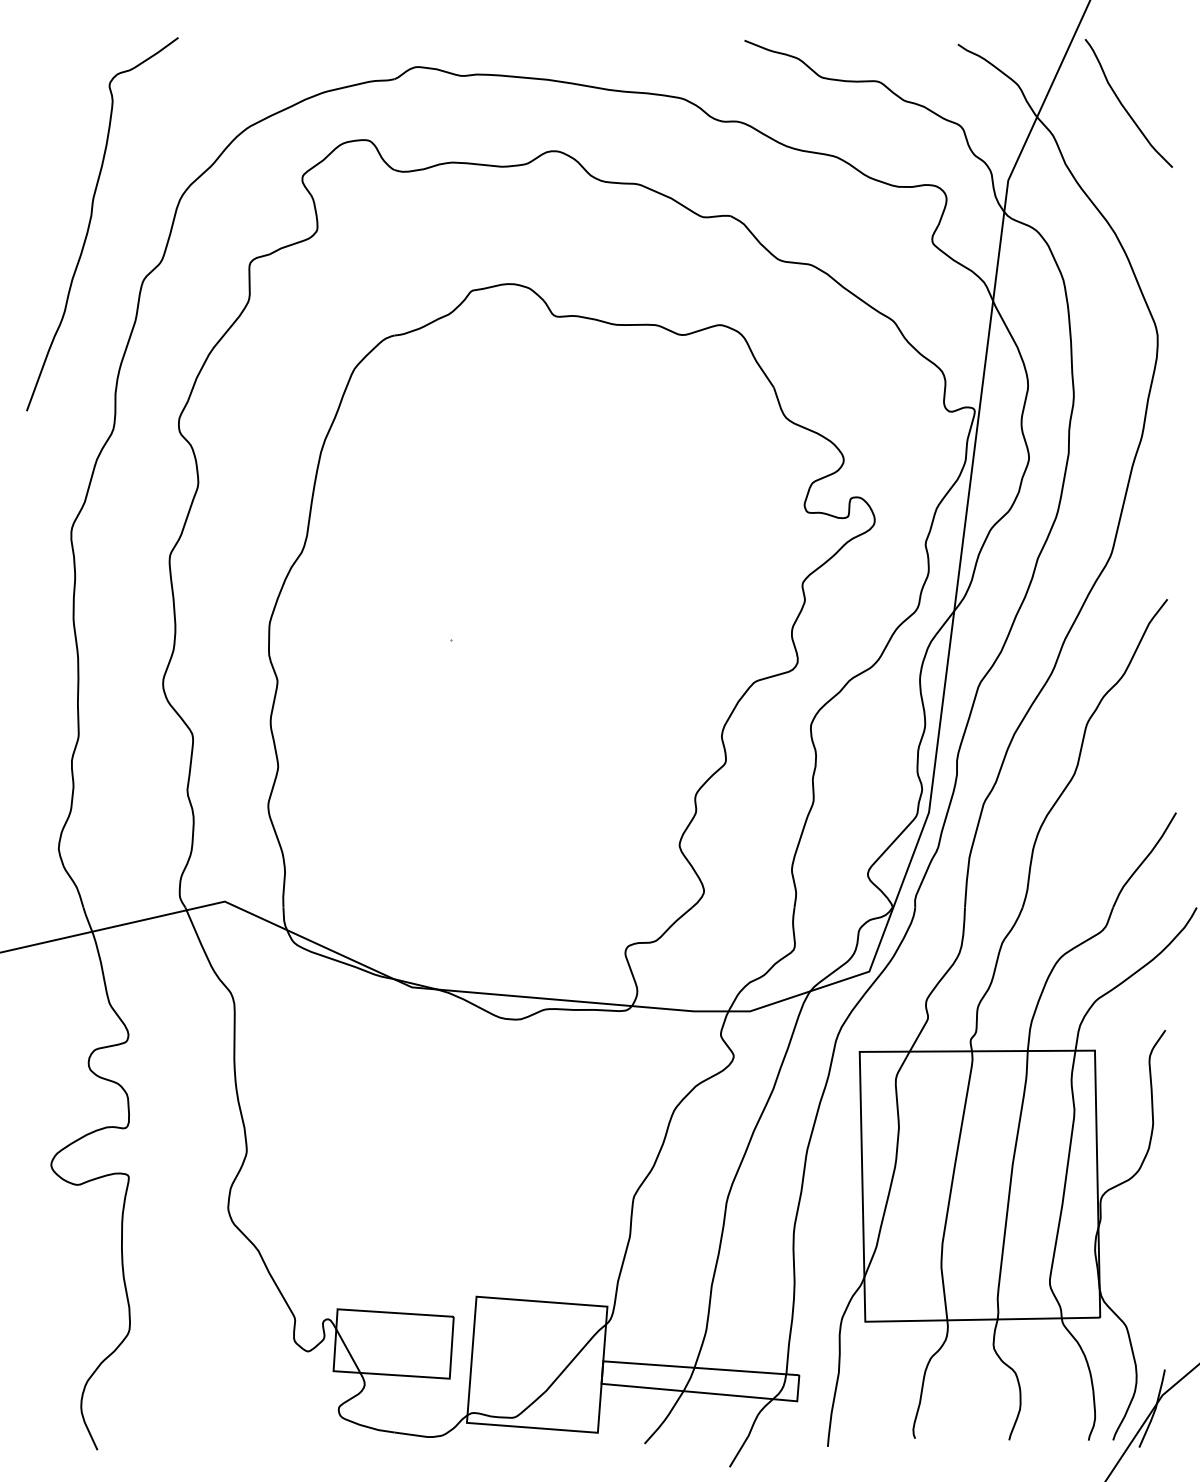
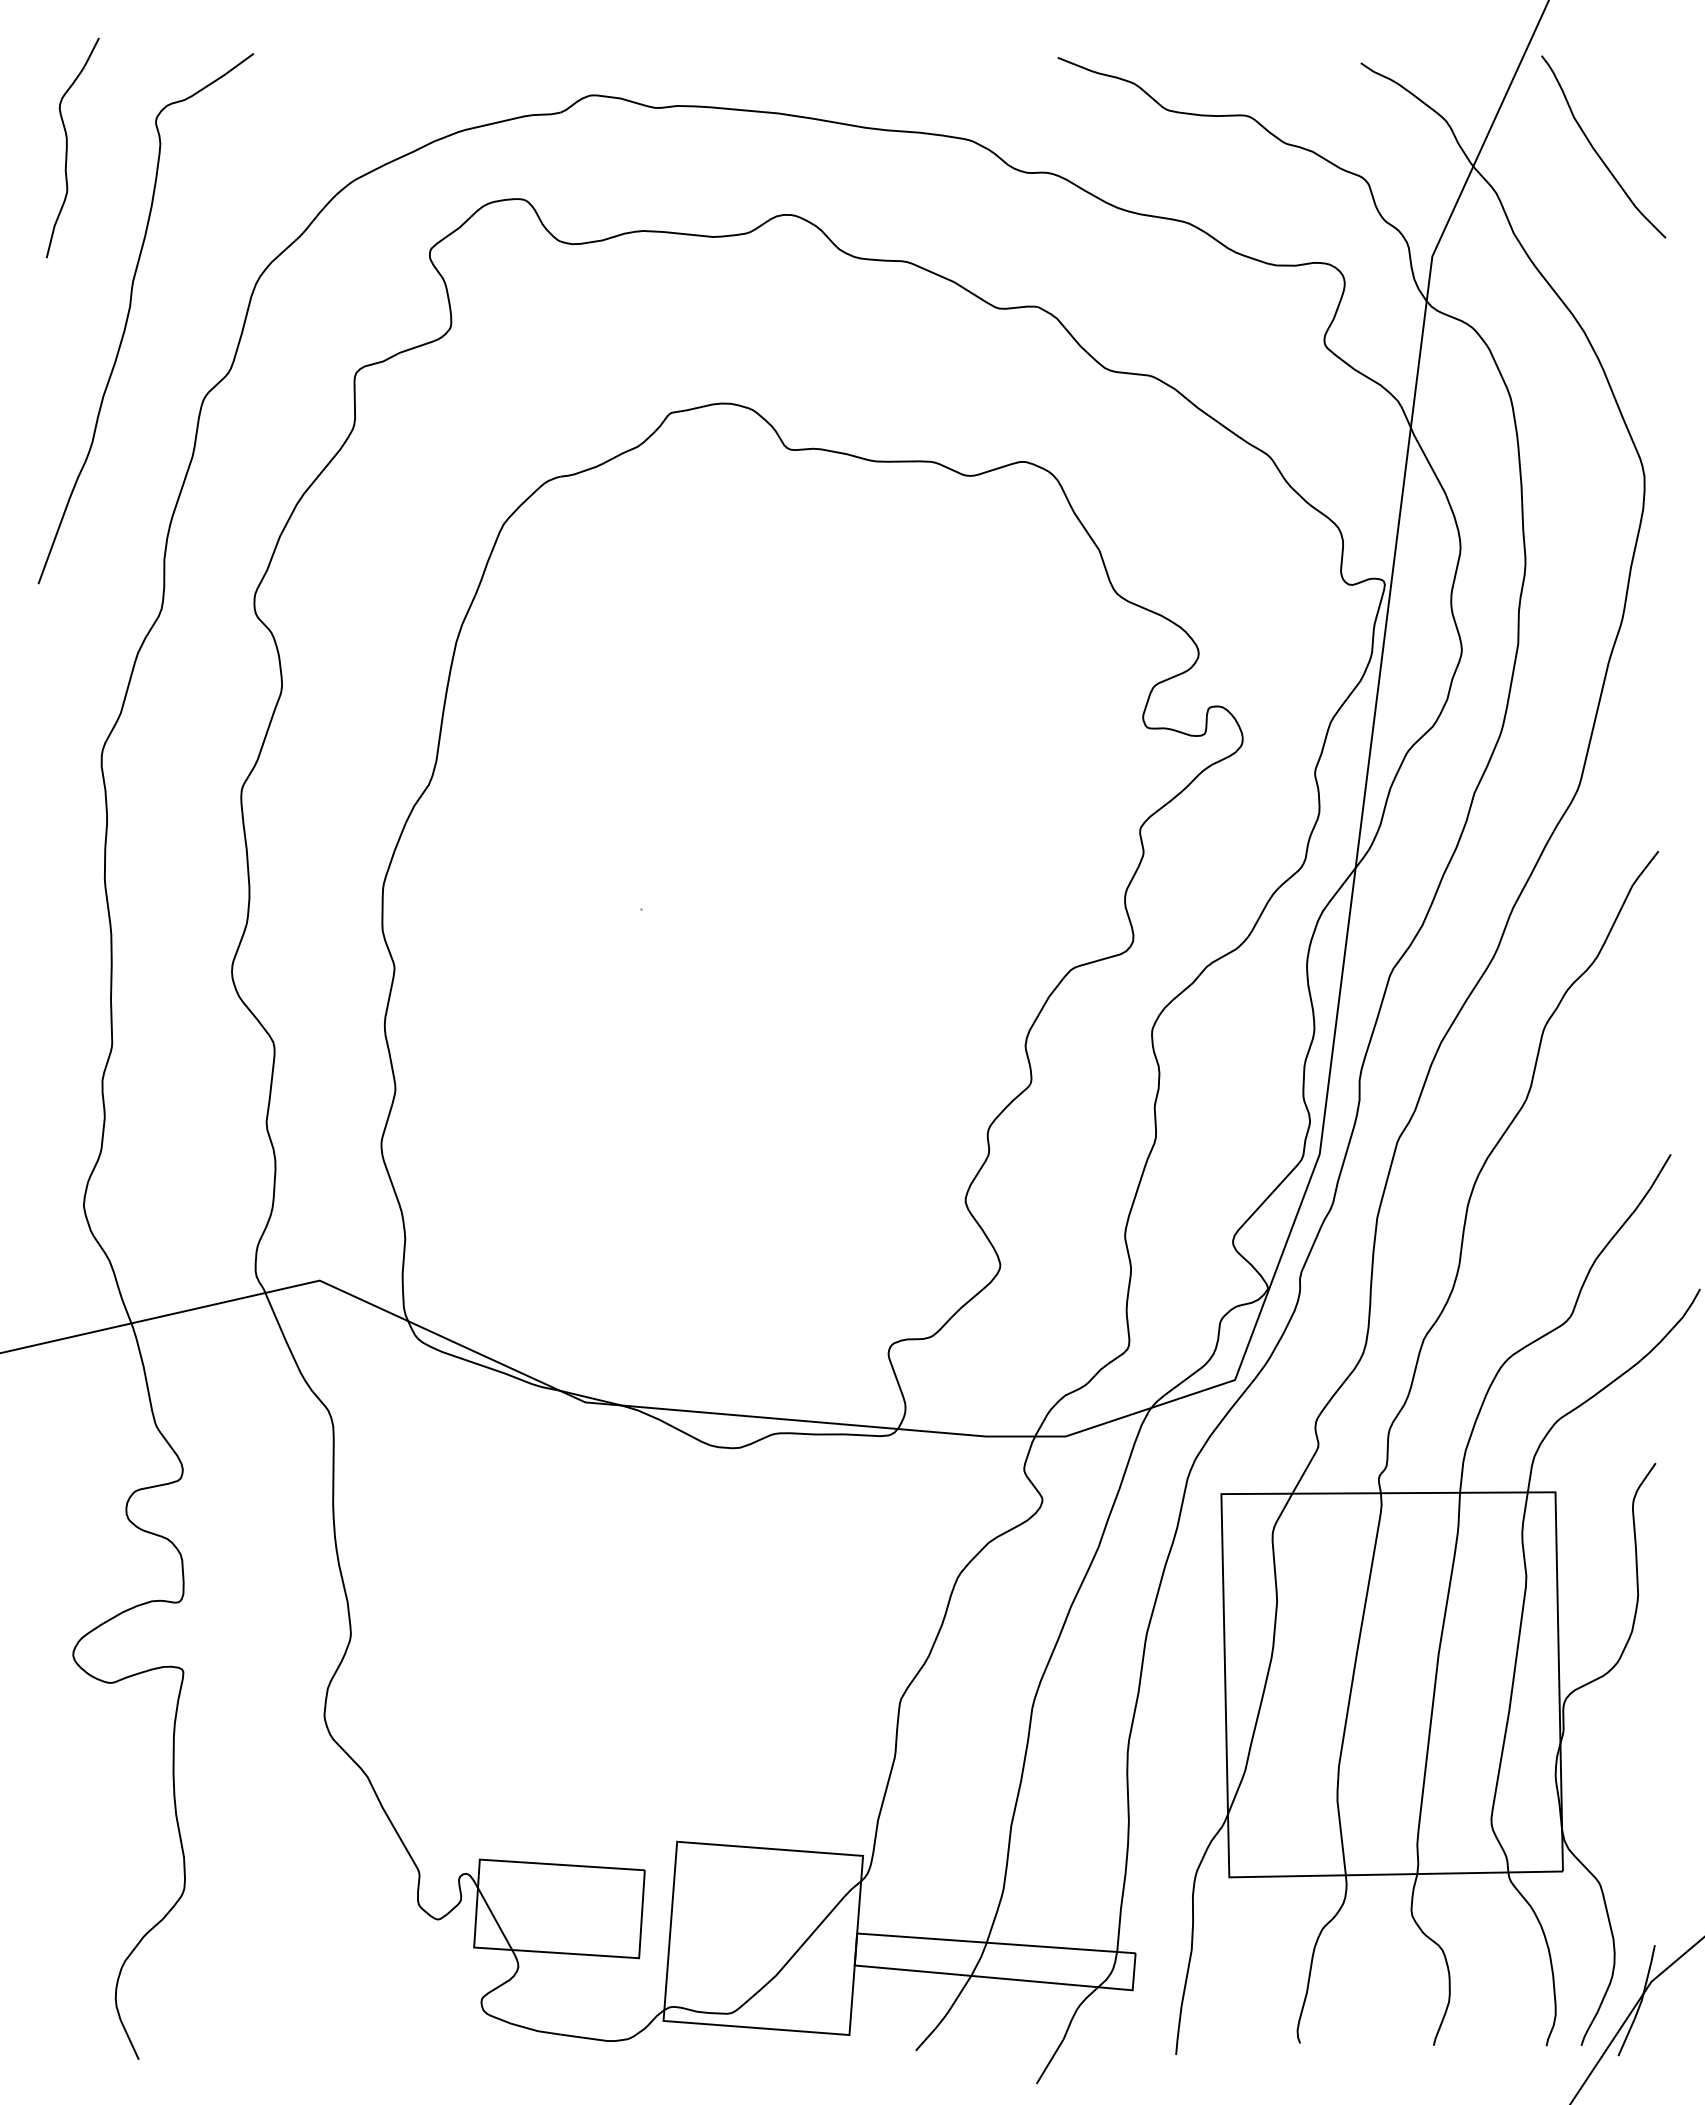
curve: (47, 103) -> (67, 147), added

